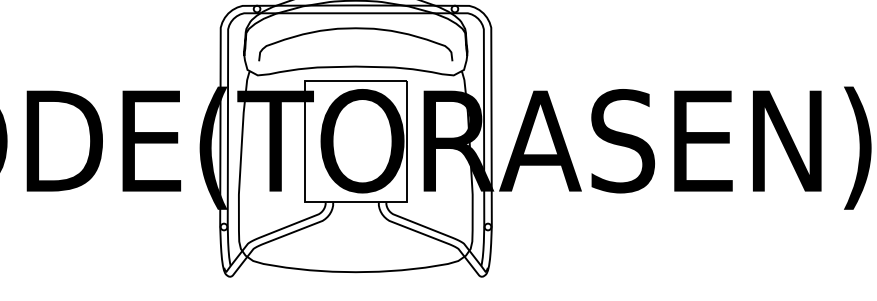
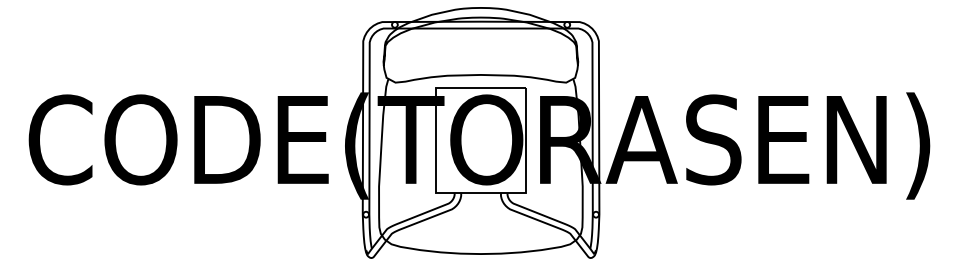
curve: (355, 29) -> (480, 42), removed

